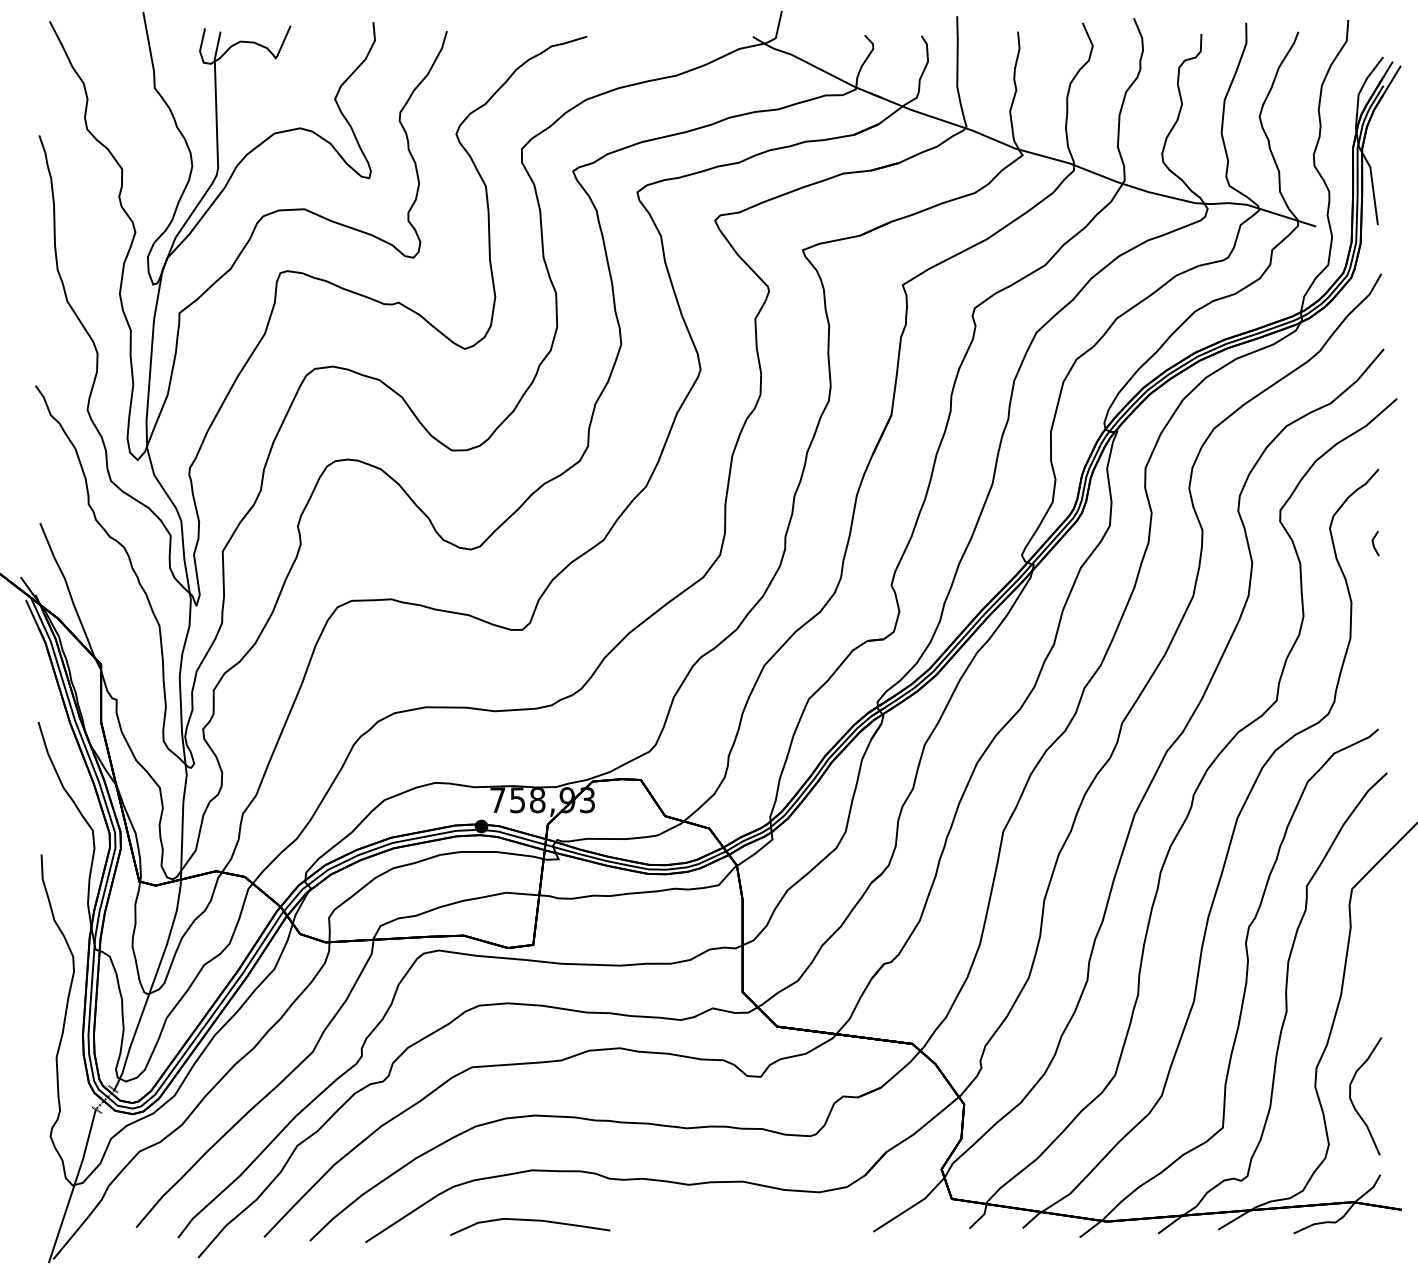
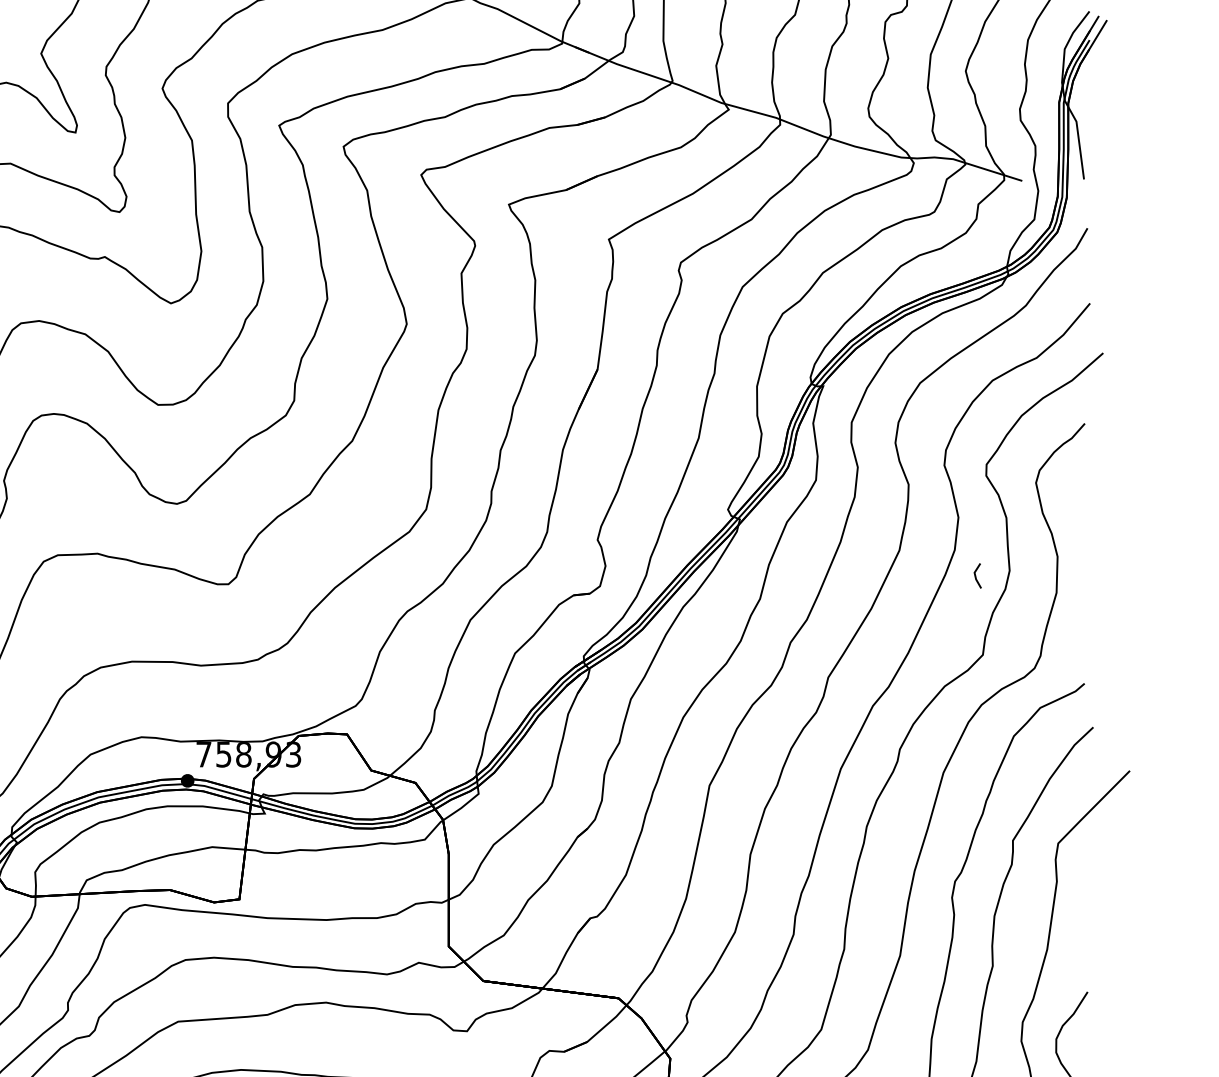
line: (1374, 543) -> (976, 575), moved

